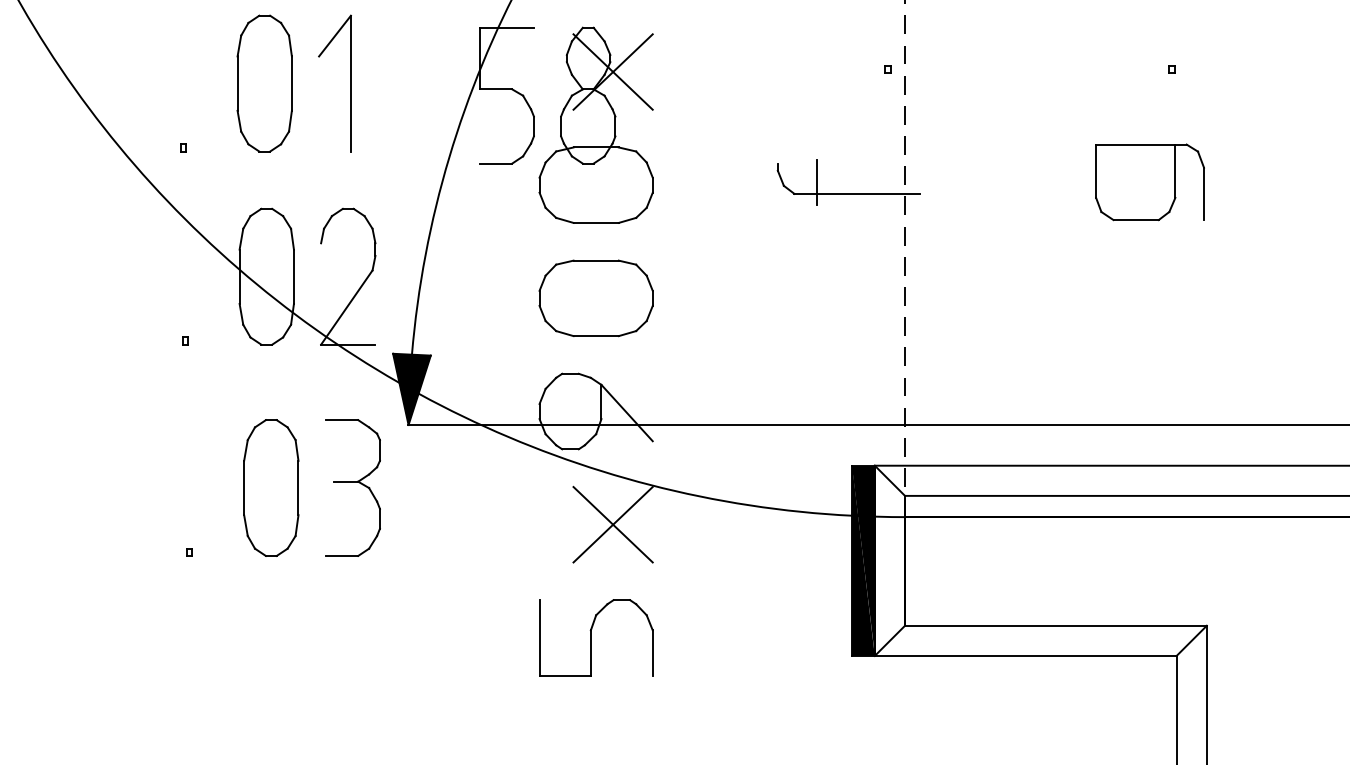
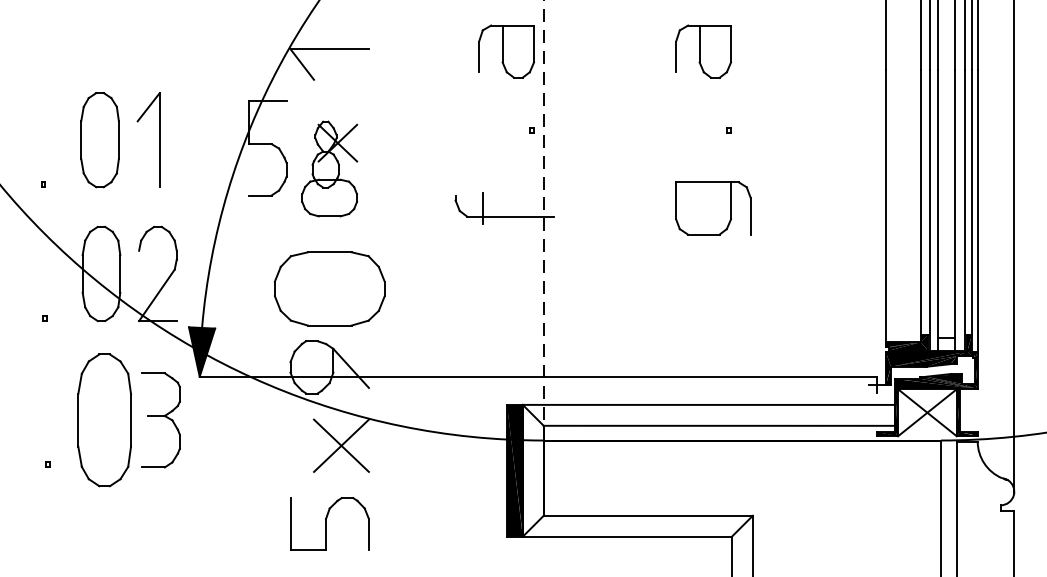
part: (595, 124) -> (329, 168), size x0.7
part: (595, 297) -> (329, 288), size x1.4
part: (271, 488) -> (104, 420), size x1.4

